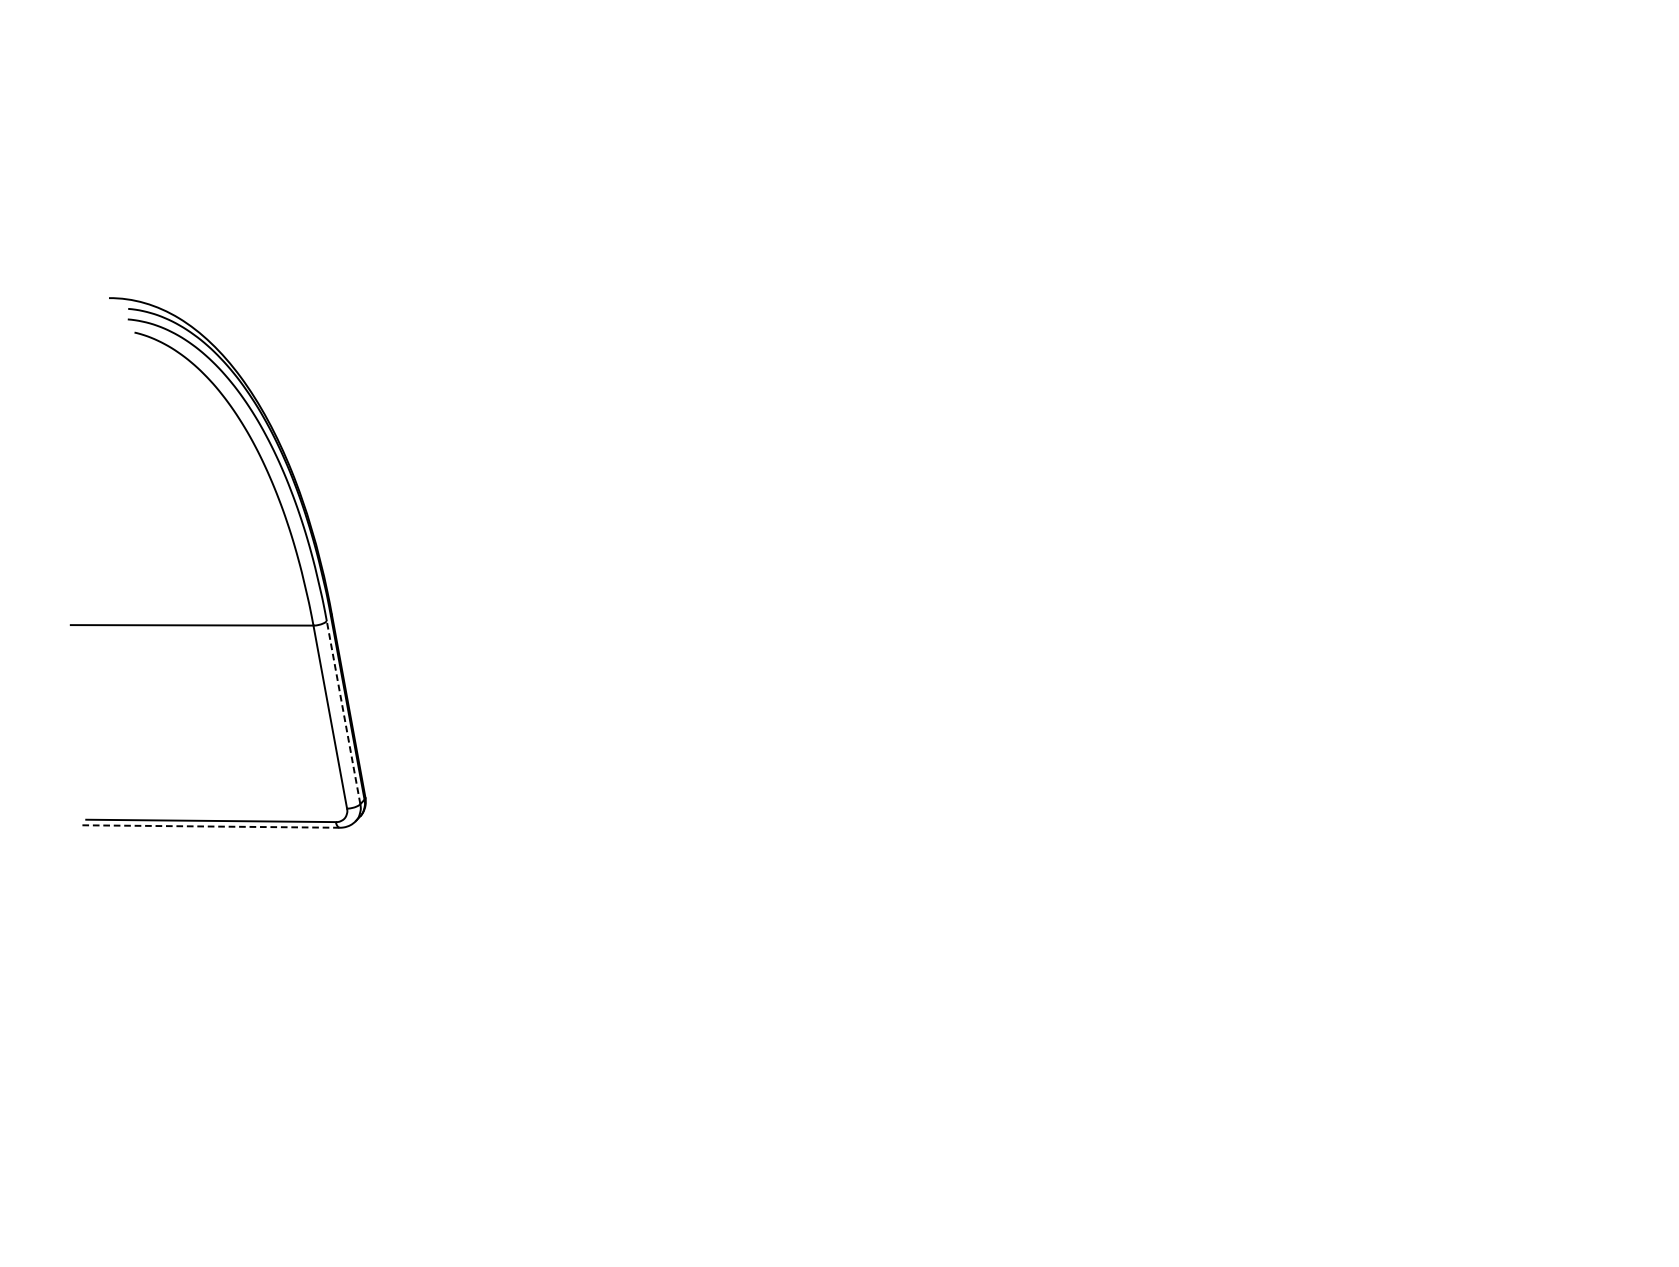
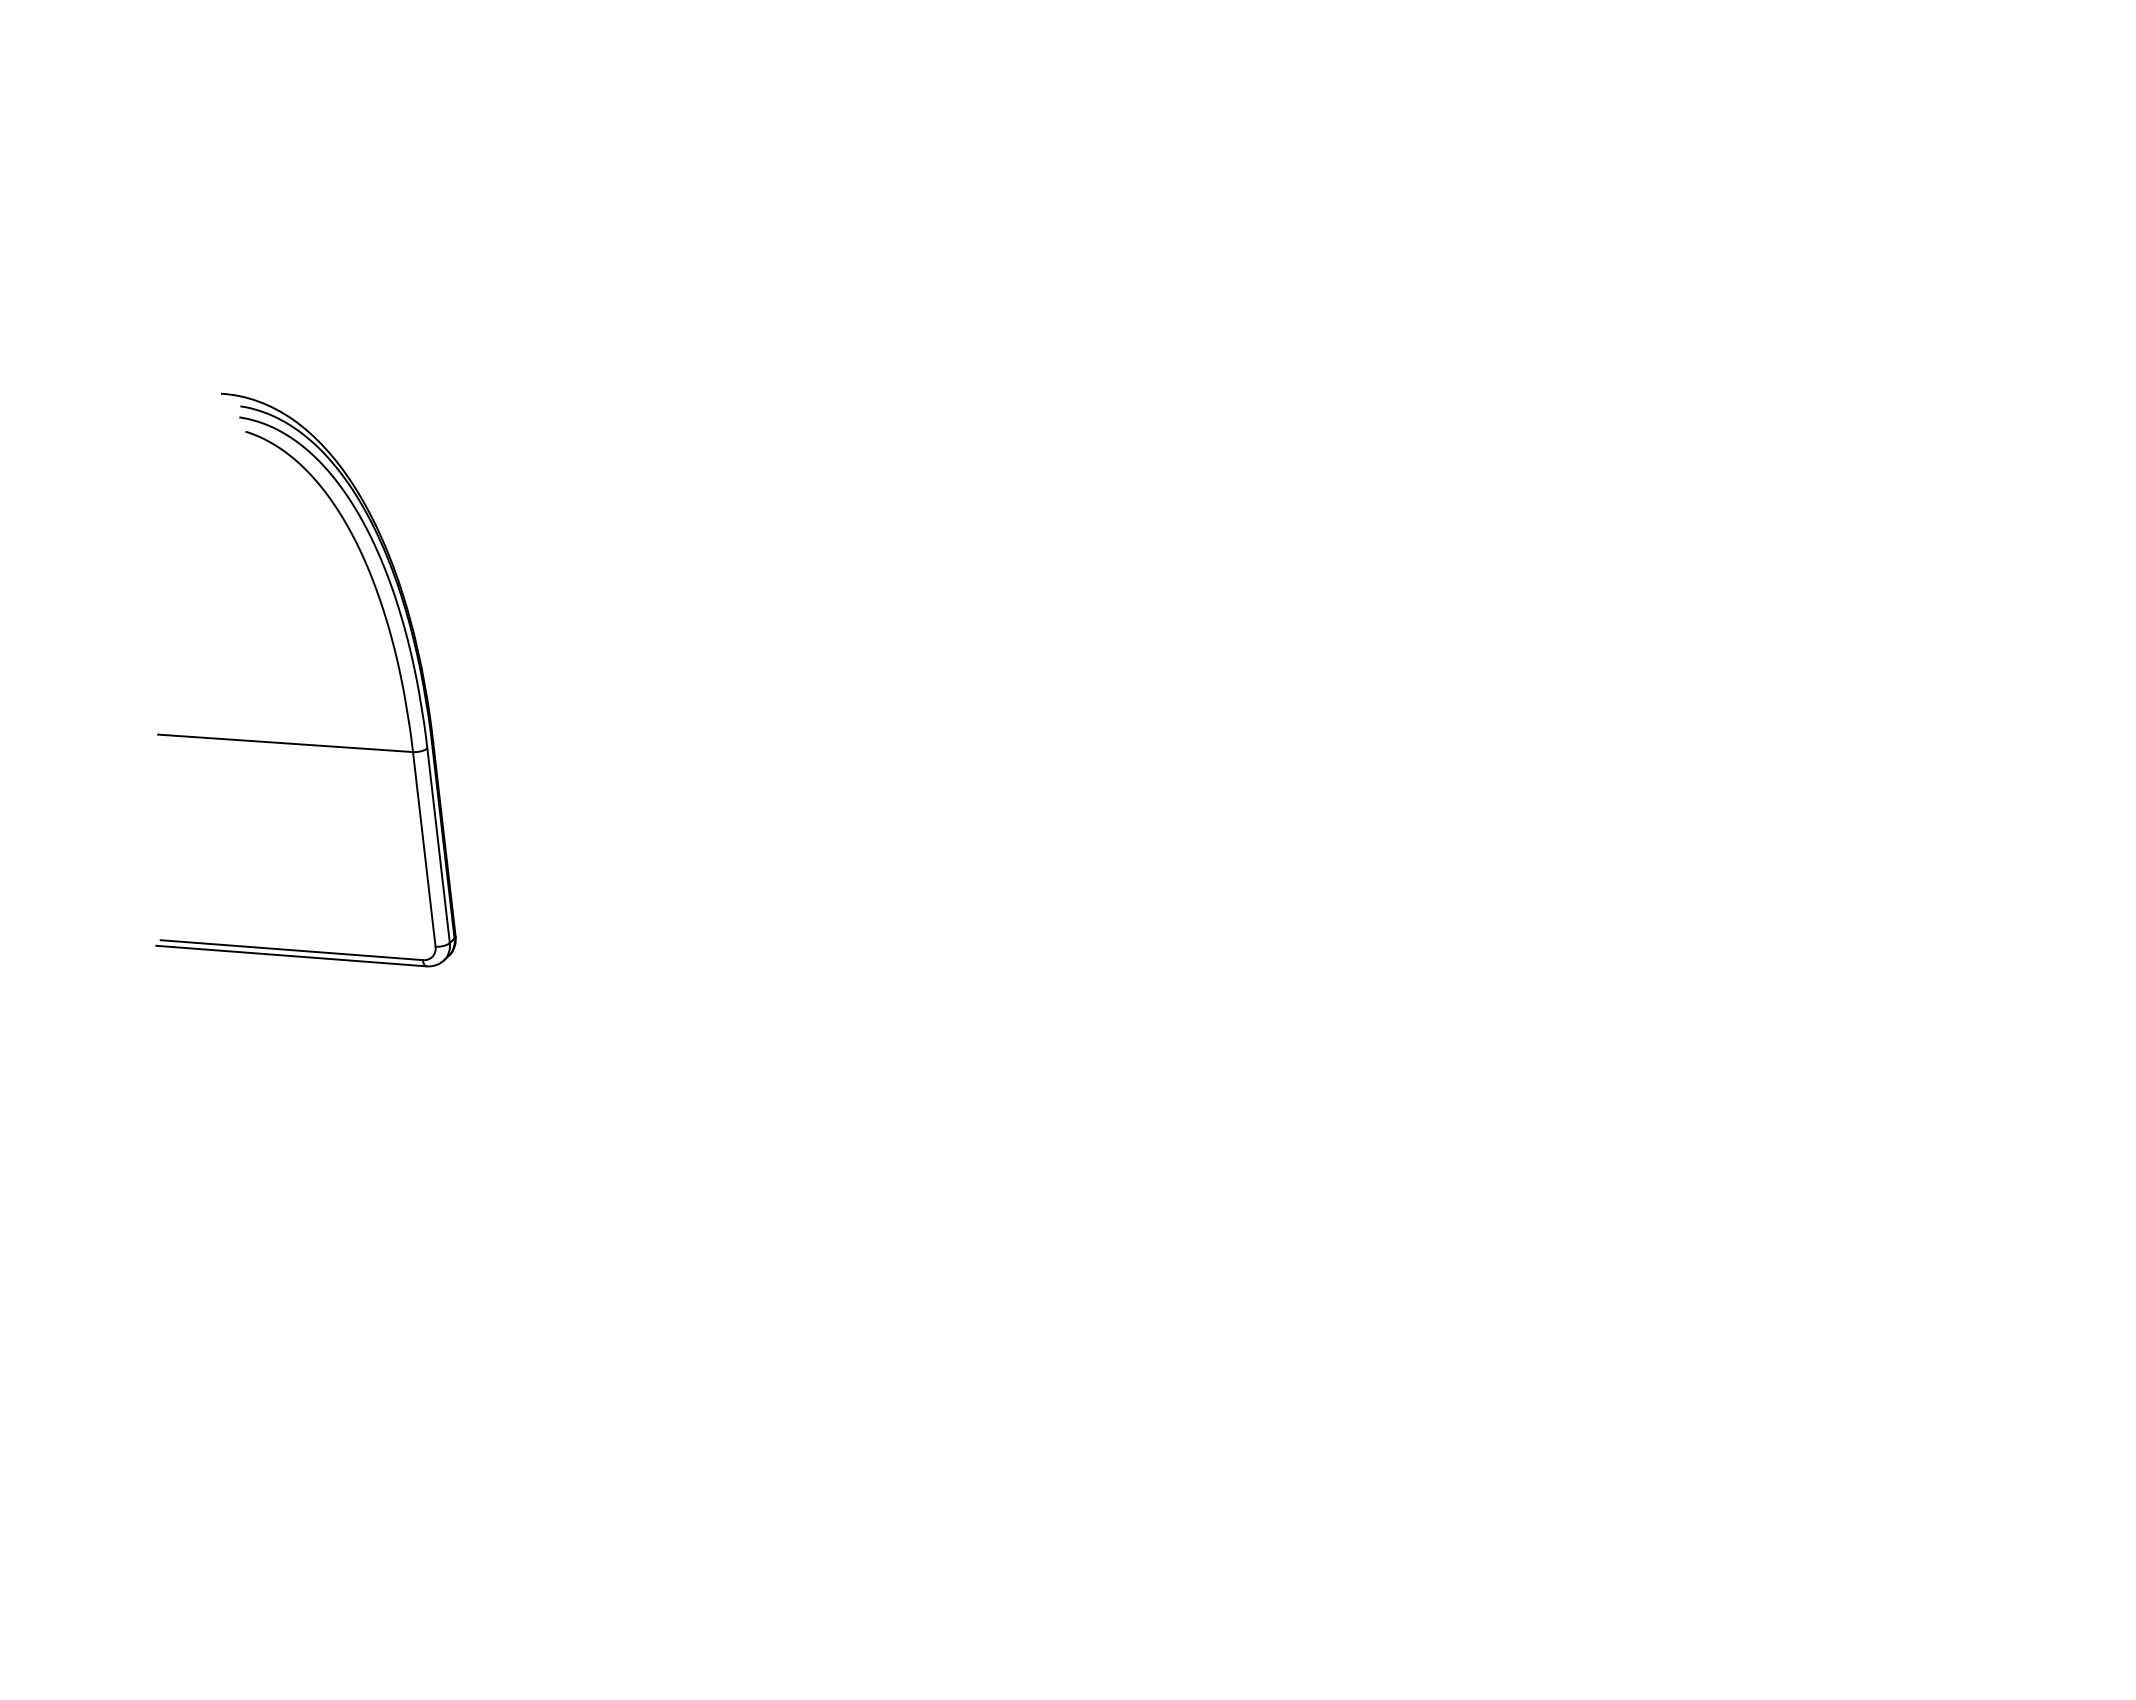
line: (343, 712) -> (438, 845), dashed -> solid
line: (211, 826) -> (291, 956), dashed -> solid

